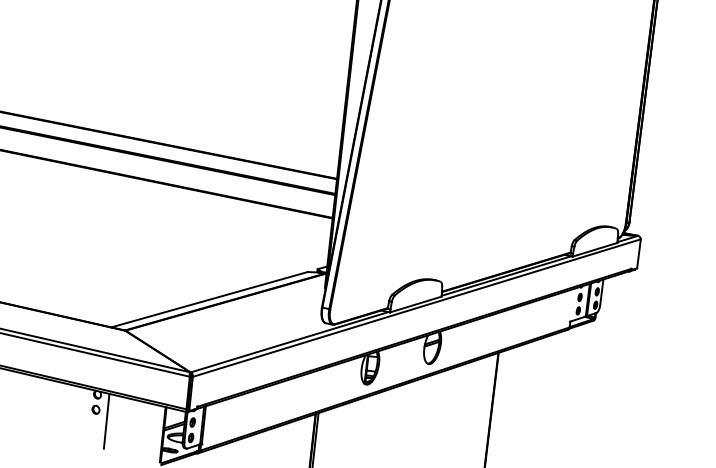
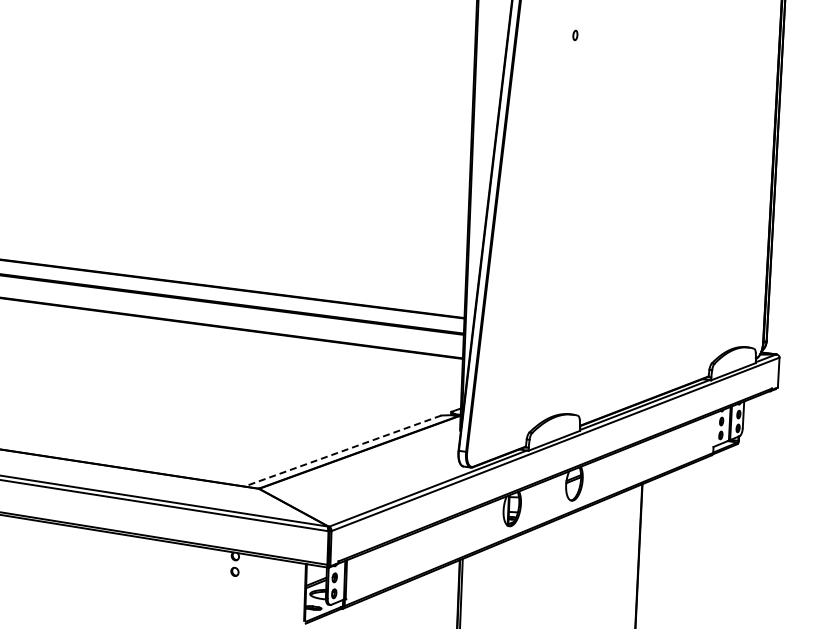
line: (209, 300) -> (342, 451), solid -> dashed
line: (106, 420) -> (246, 582), removed

